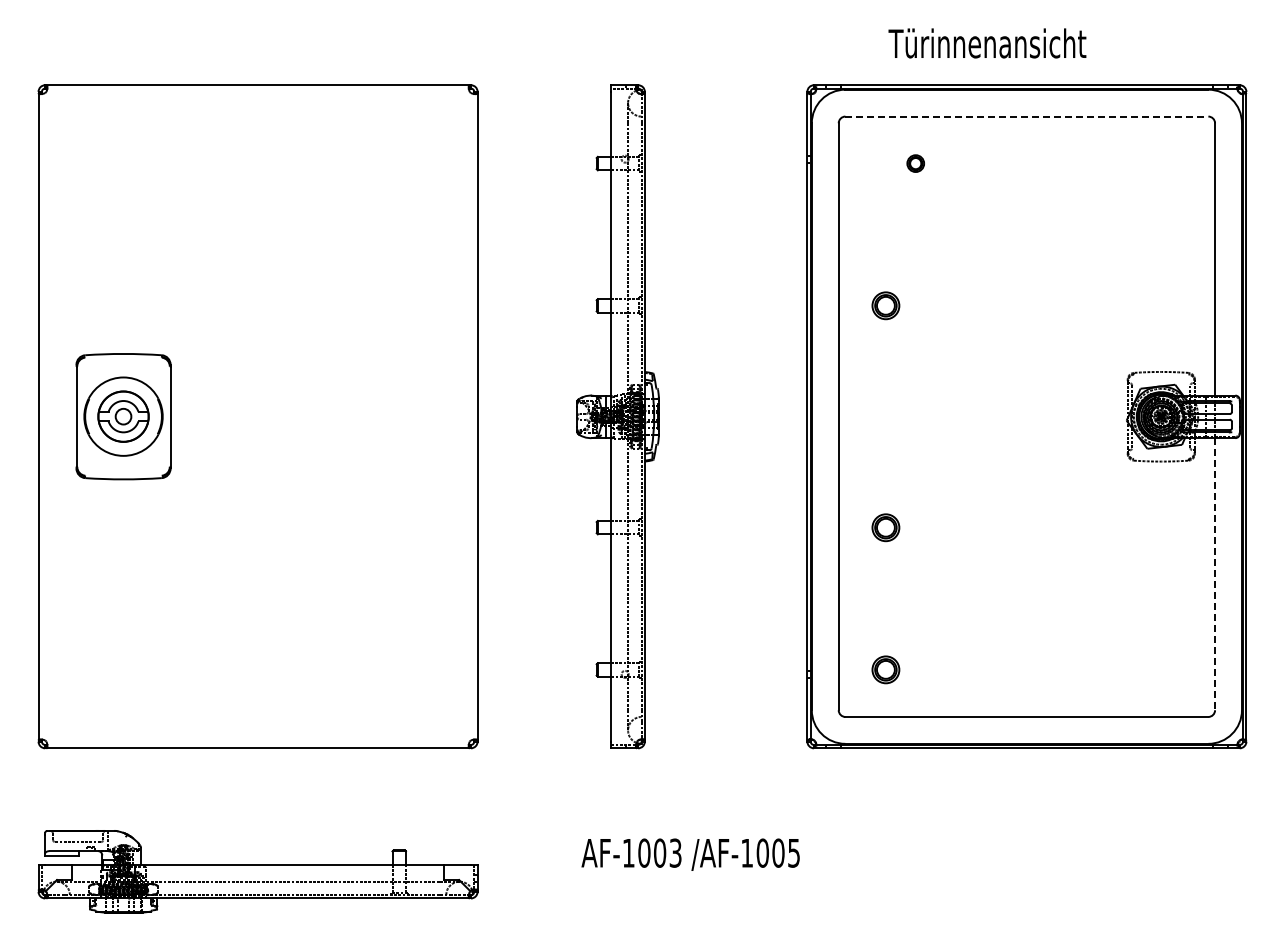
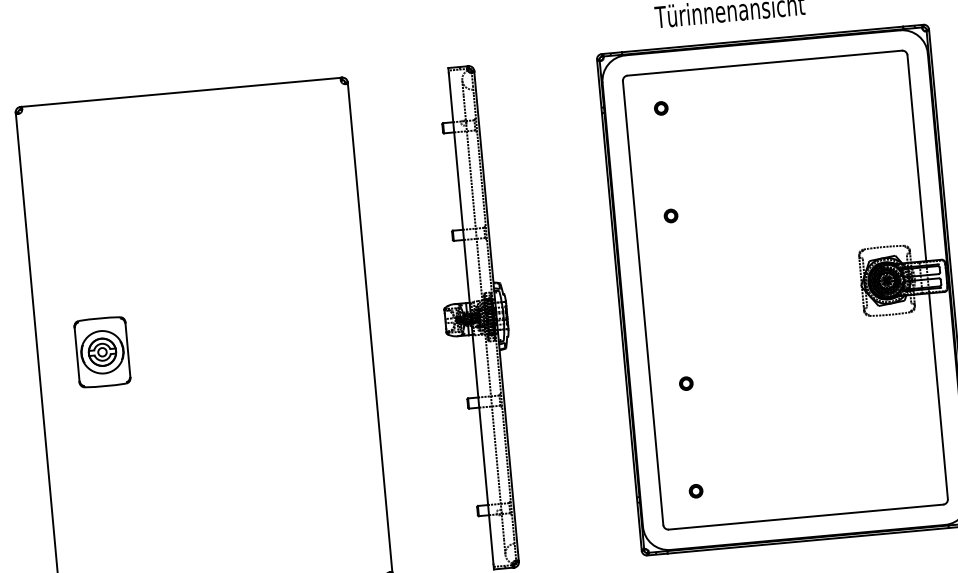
line: (1027, 116) -> (765, 63), dashed -> solid
part: (915, 163) -> (661, 108), moved
part: (885, 305) -> (670, 215), size x0.62
part: (123, 416) -> (102, 352), size x0.71
part: (885, 527) -> (686, 383), size x0.62
line: (1215, 574) -> (938, 396), dashed -> solid
part: (885, 669) -> (695, 490), size x0.62

